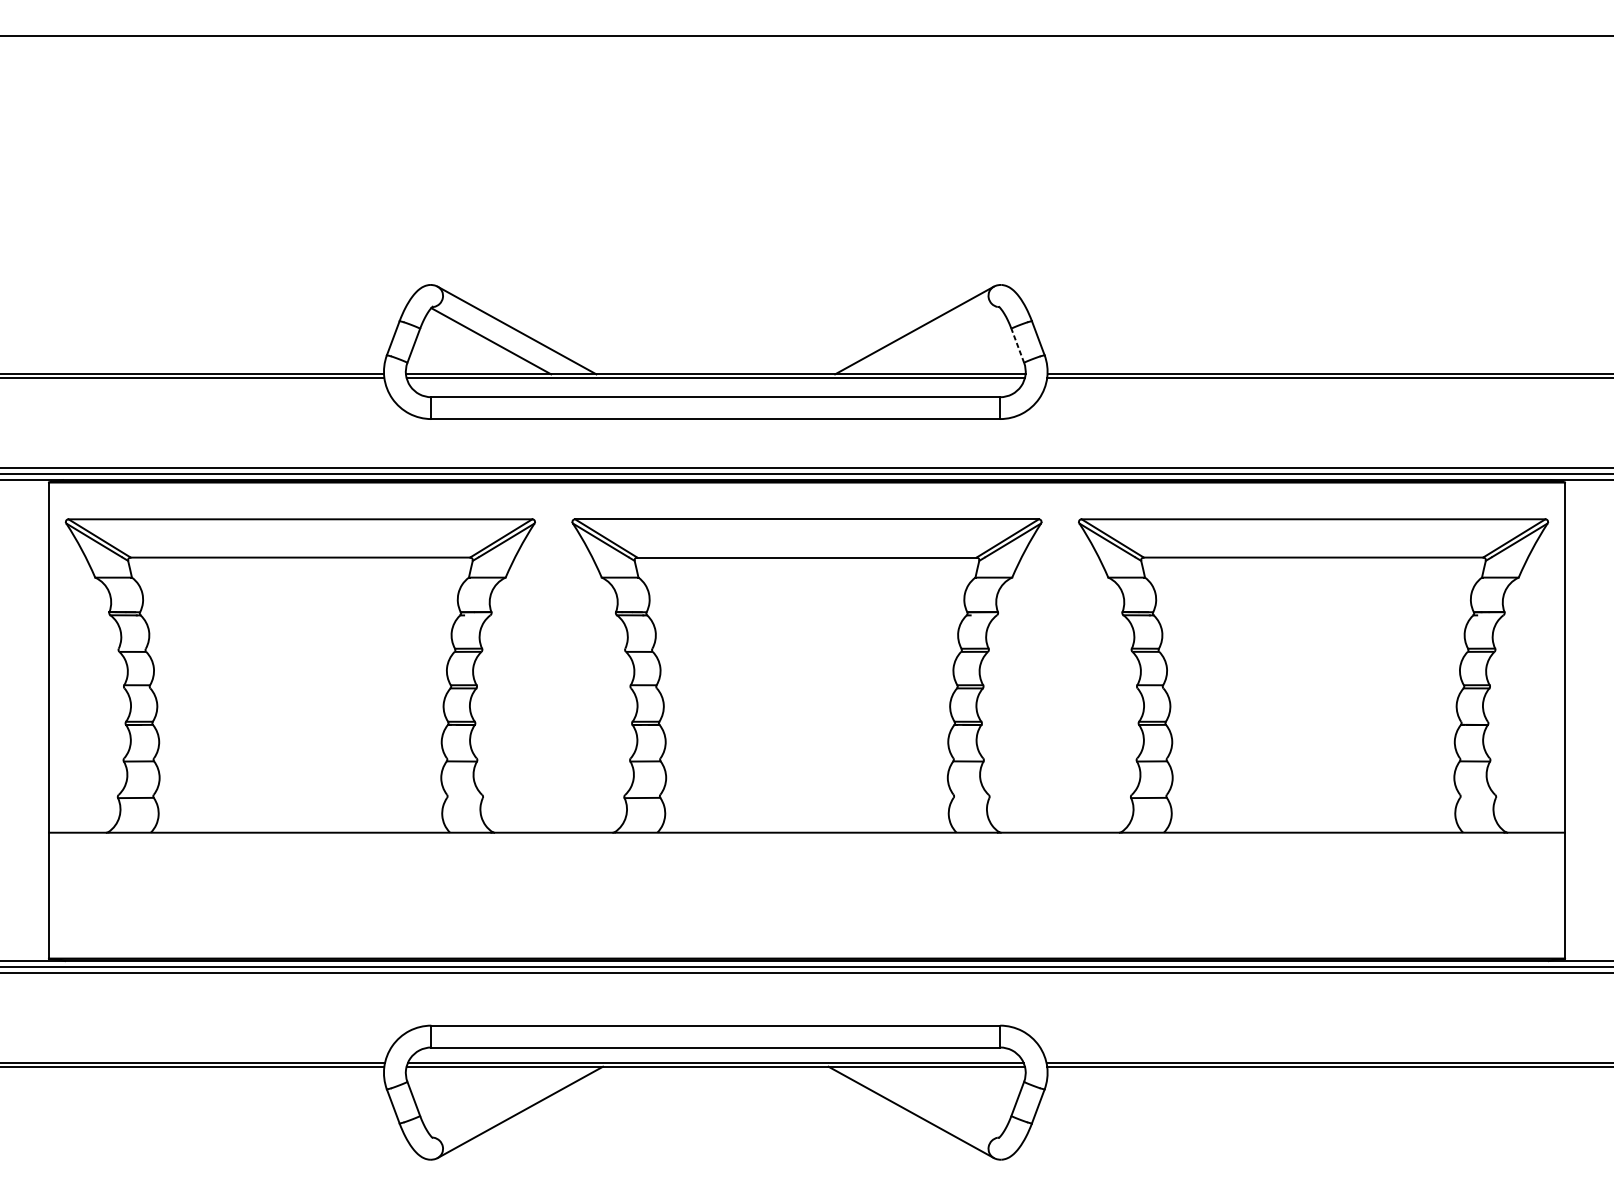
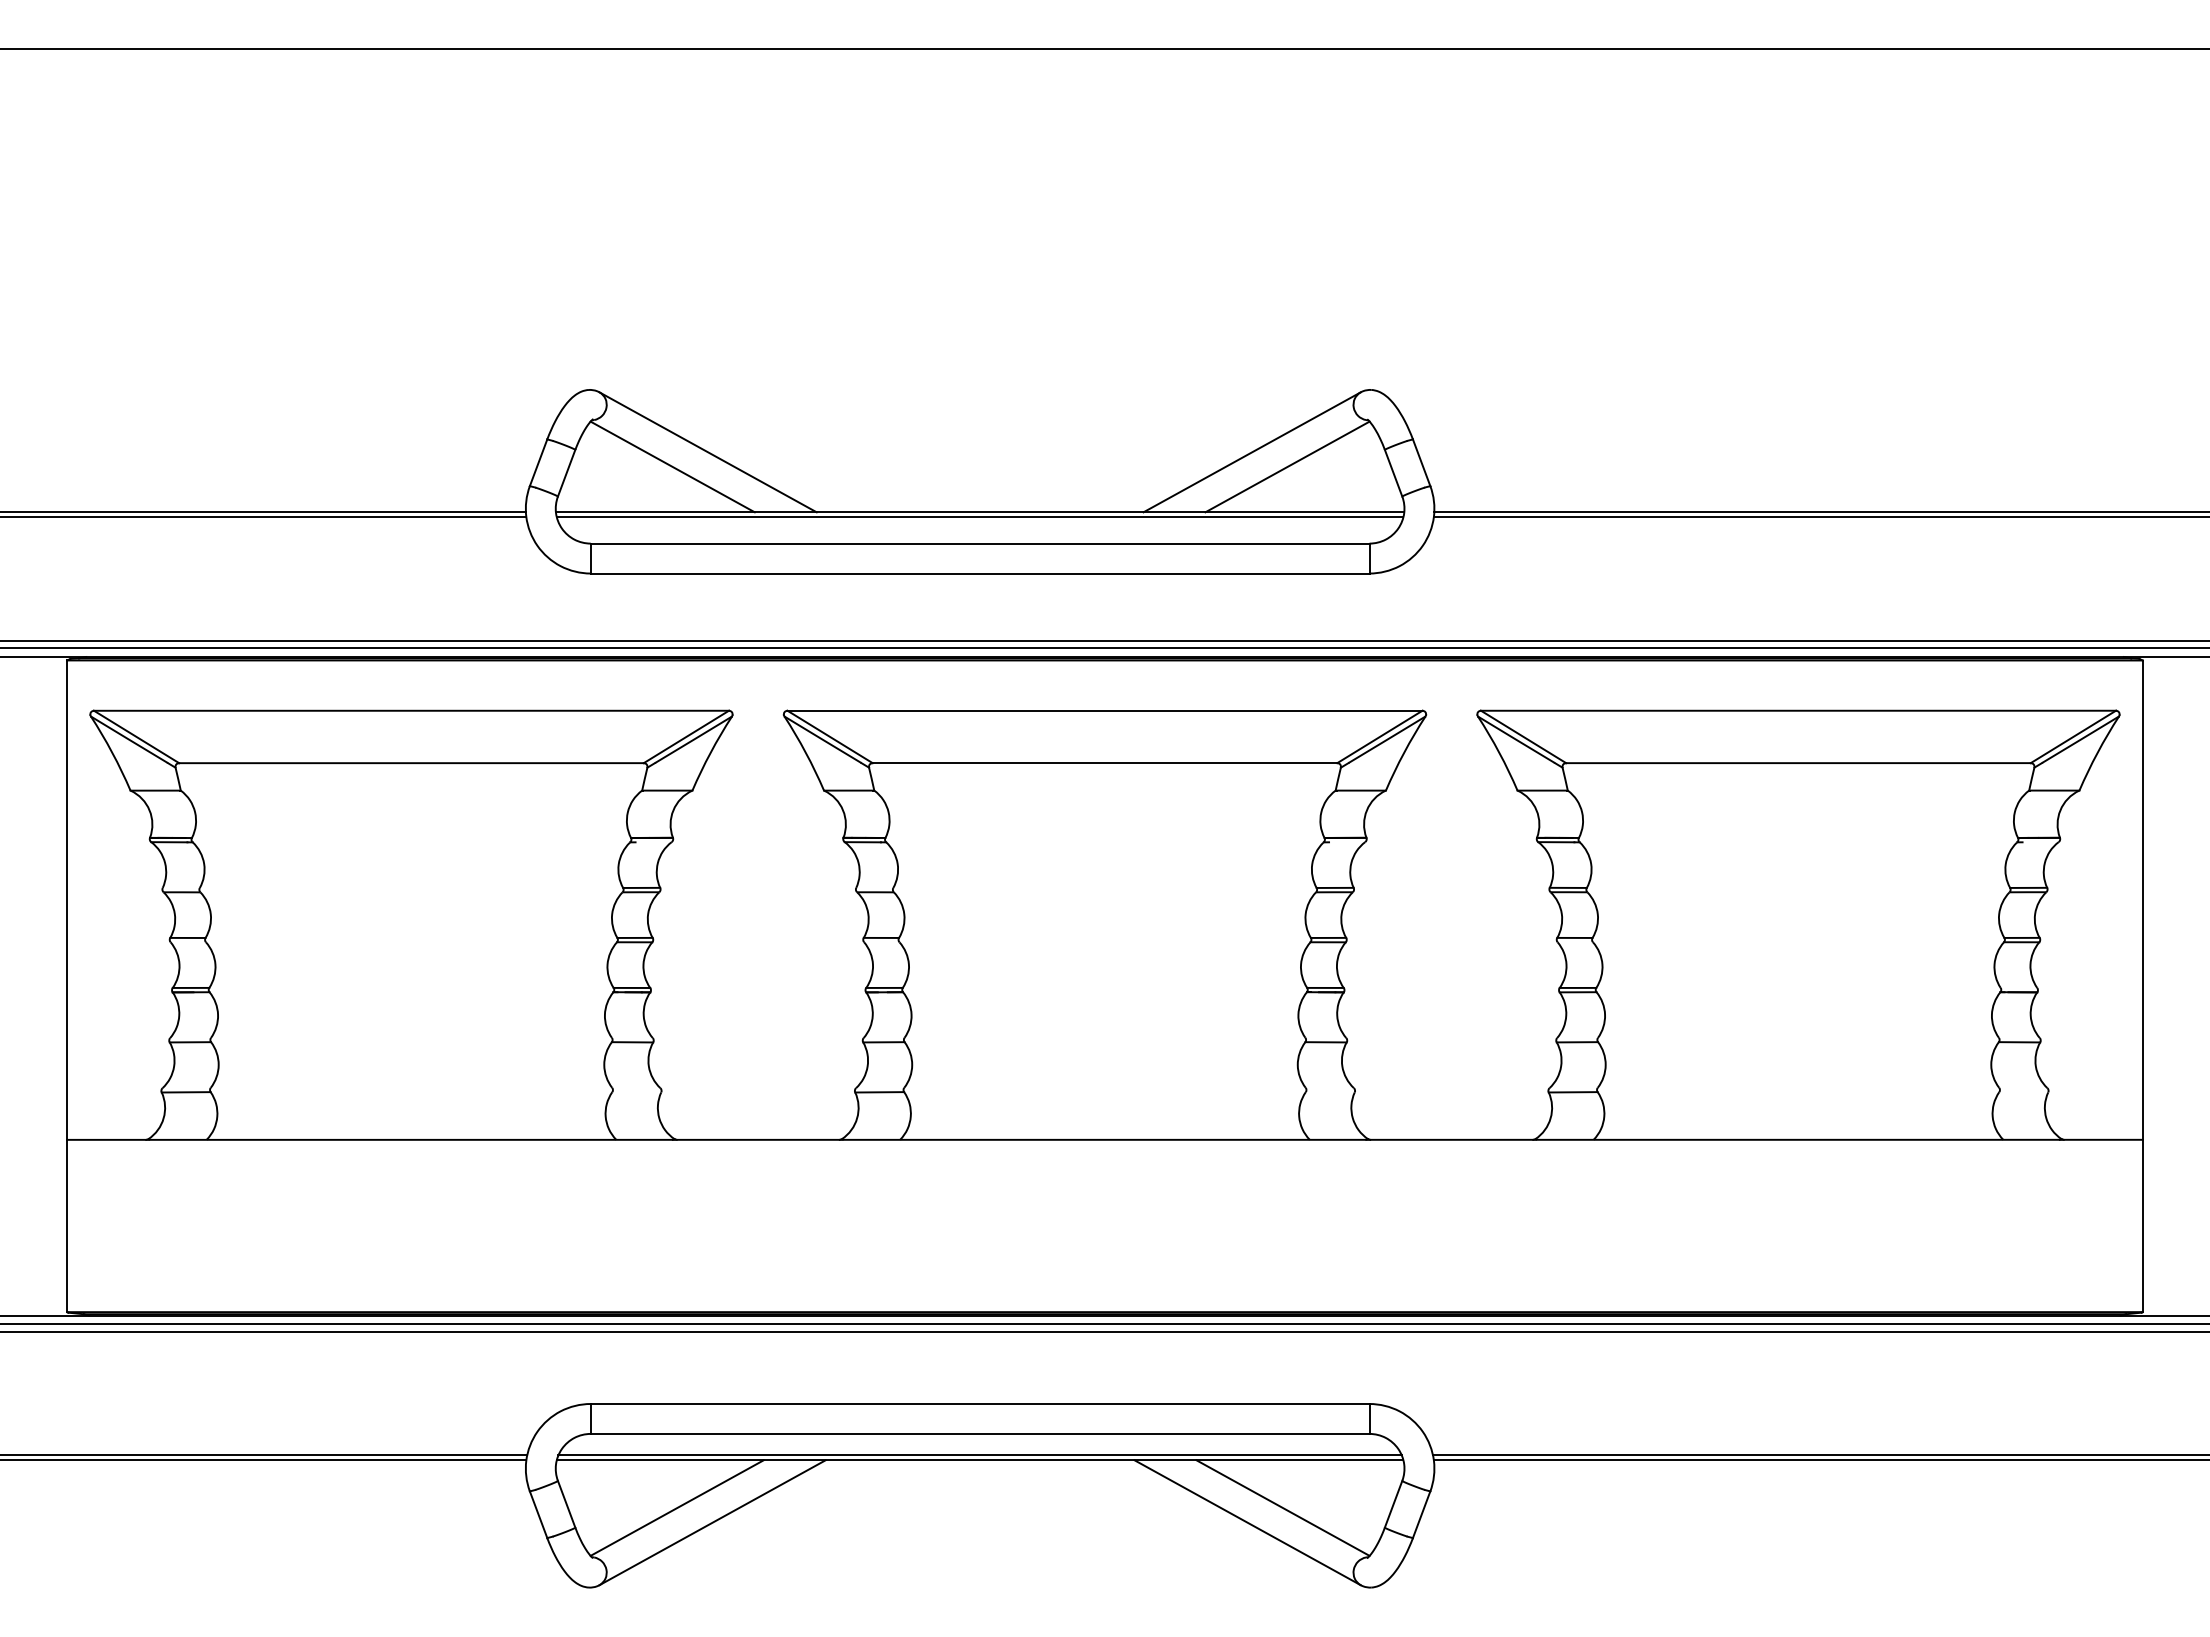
line: (940, 340) -> (1287, 466), added
line: (1017, 346) -> (1393, 473), dashed -> solid
line: (494, 1101) -> (676, 1507), added
line: (936, 1101) -> (1282, 1507), added

